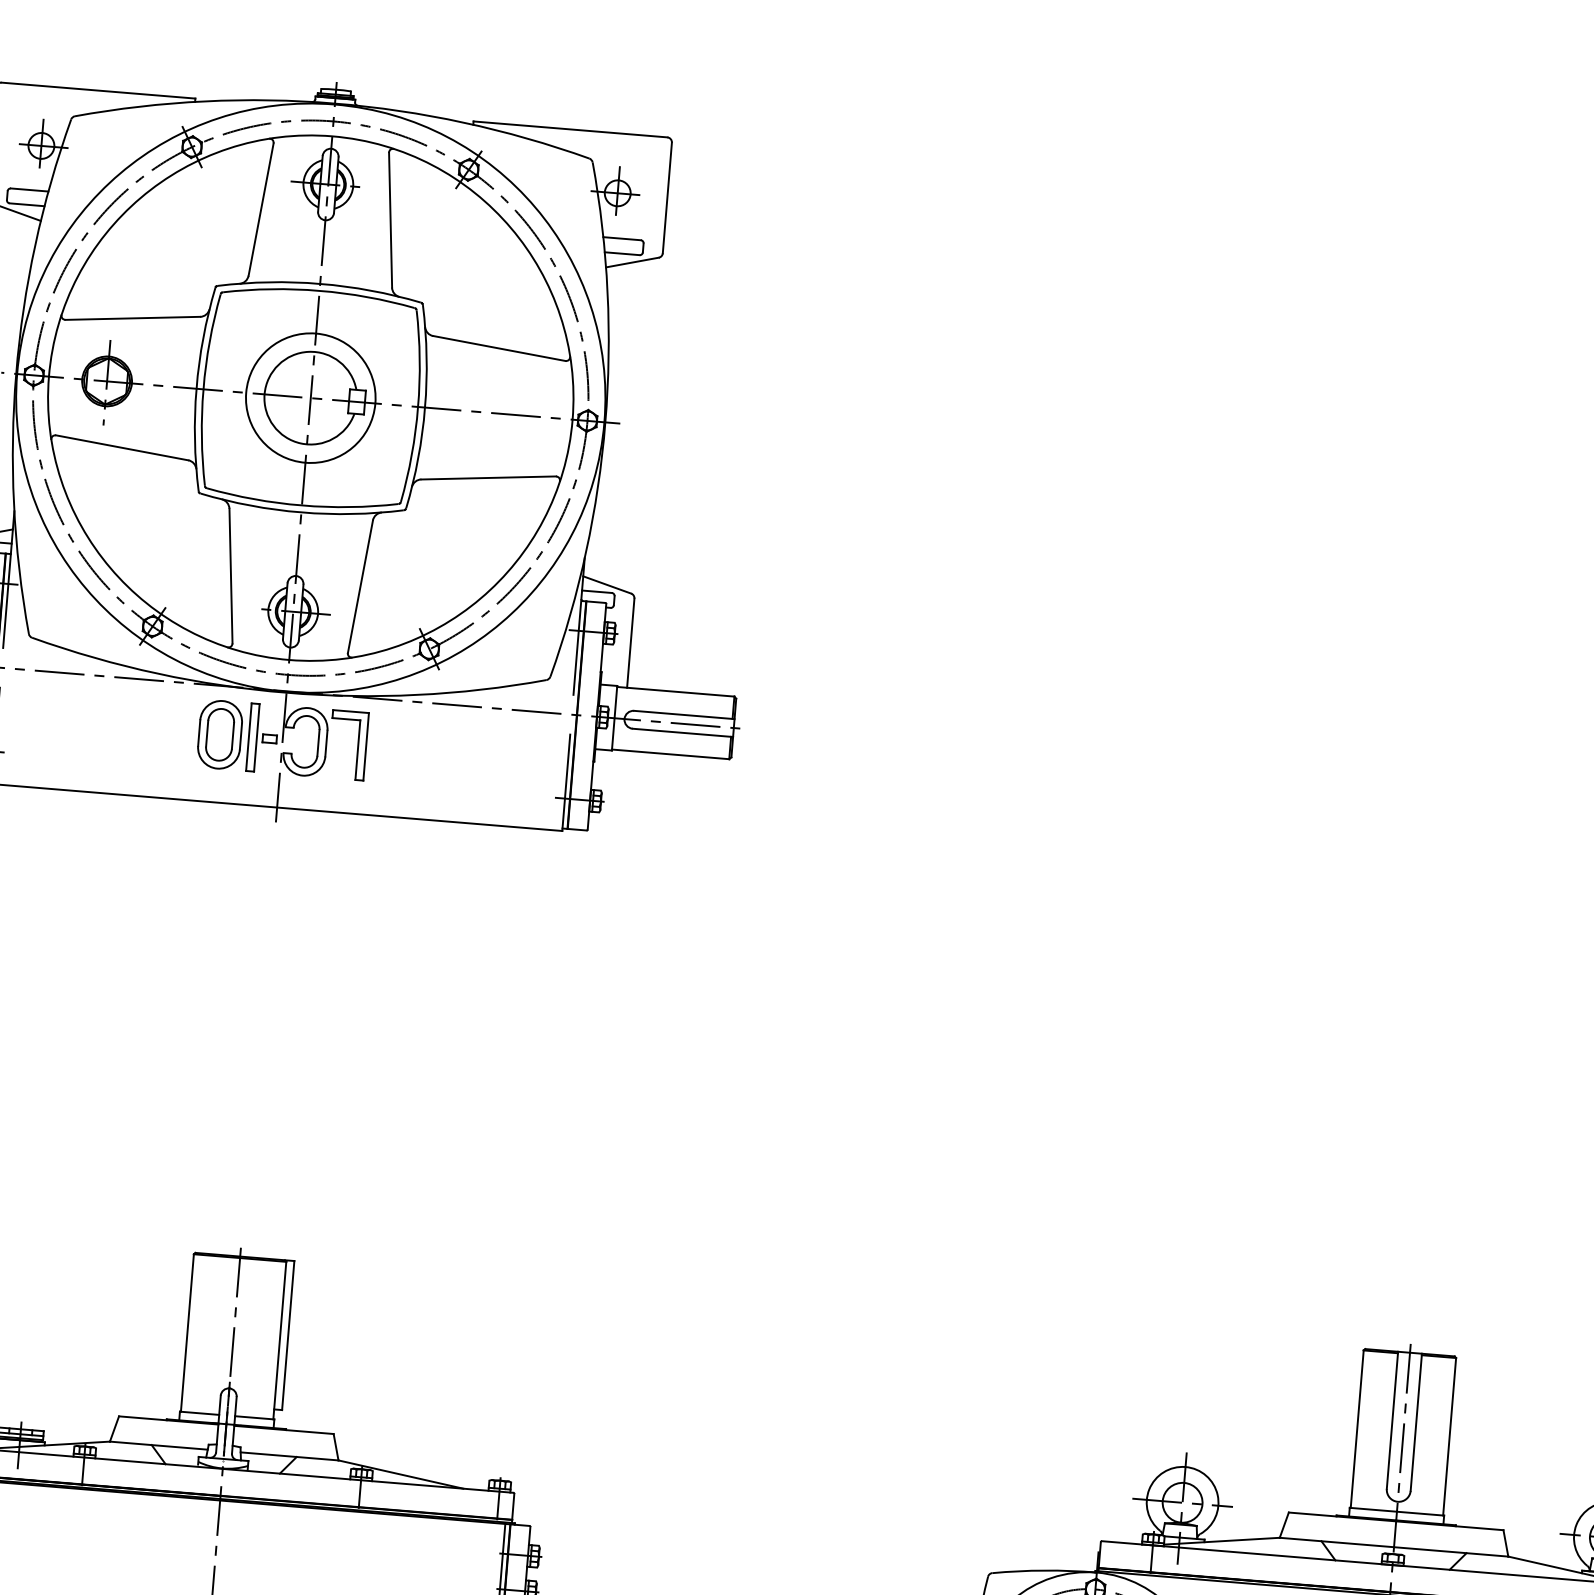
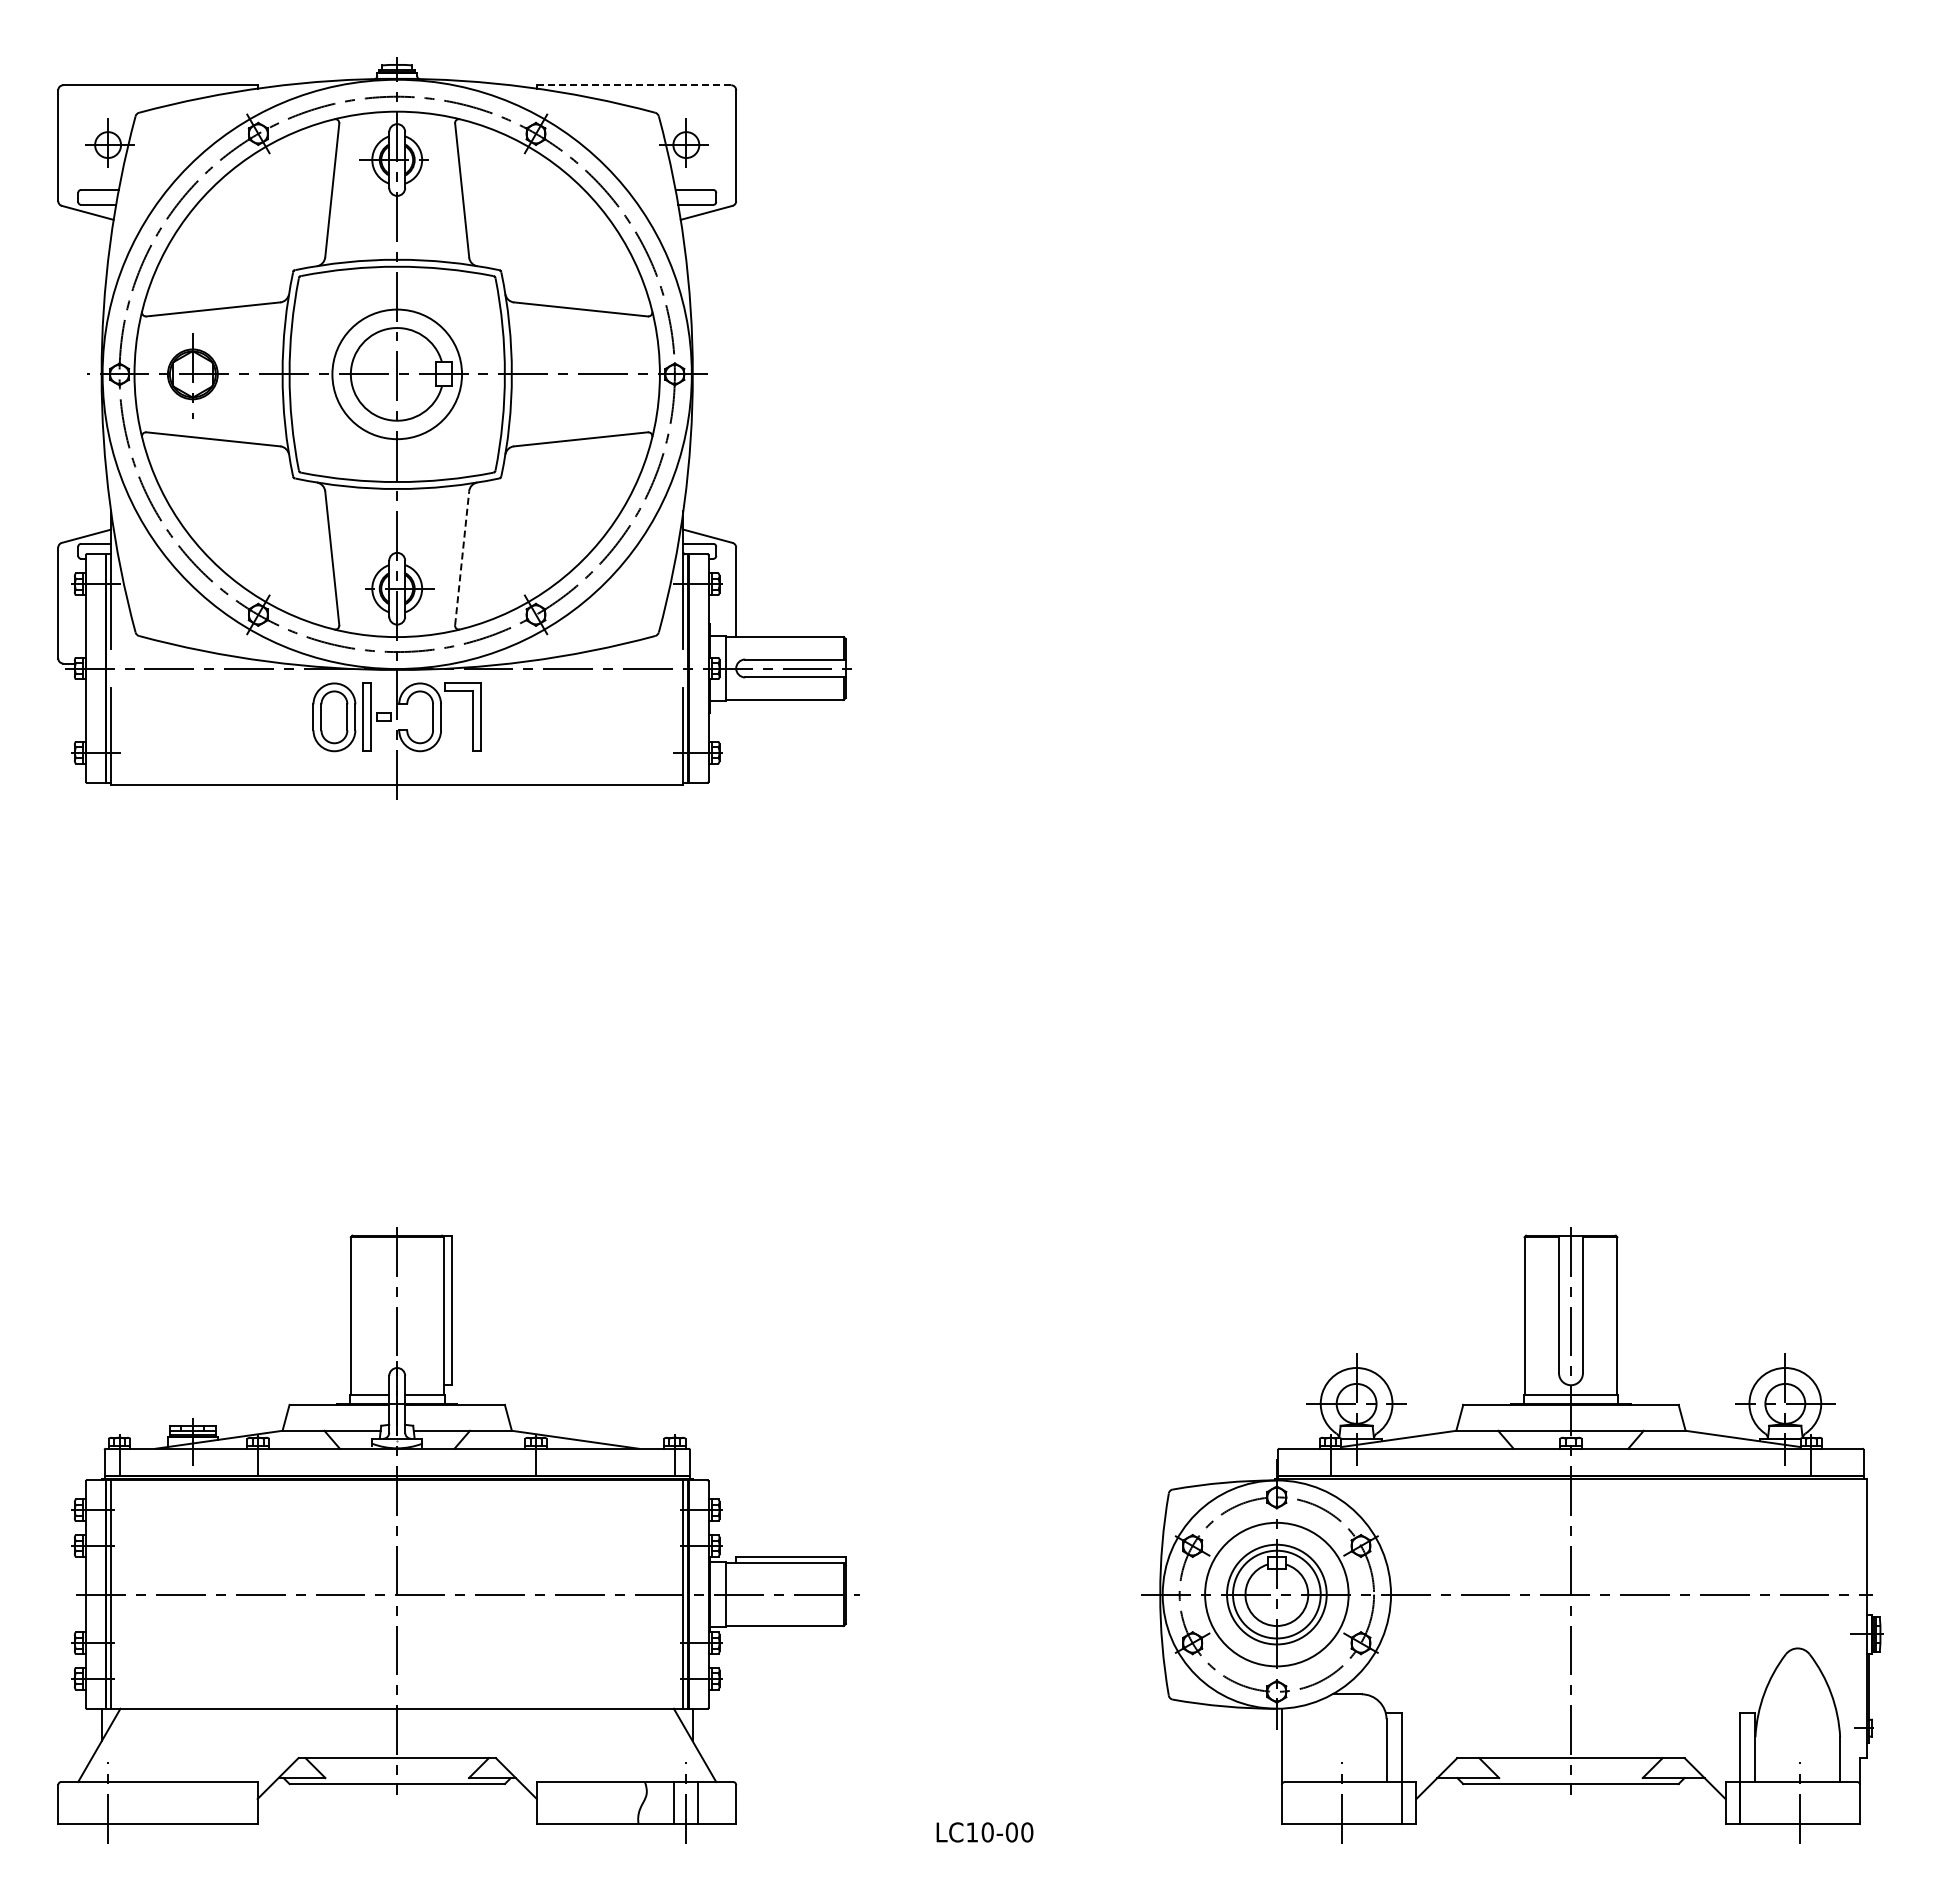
line: (570, 129) -> (634, 85), solid -> dashed
line: (360, 586) -> (462, 557), solid -> dashed

